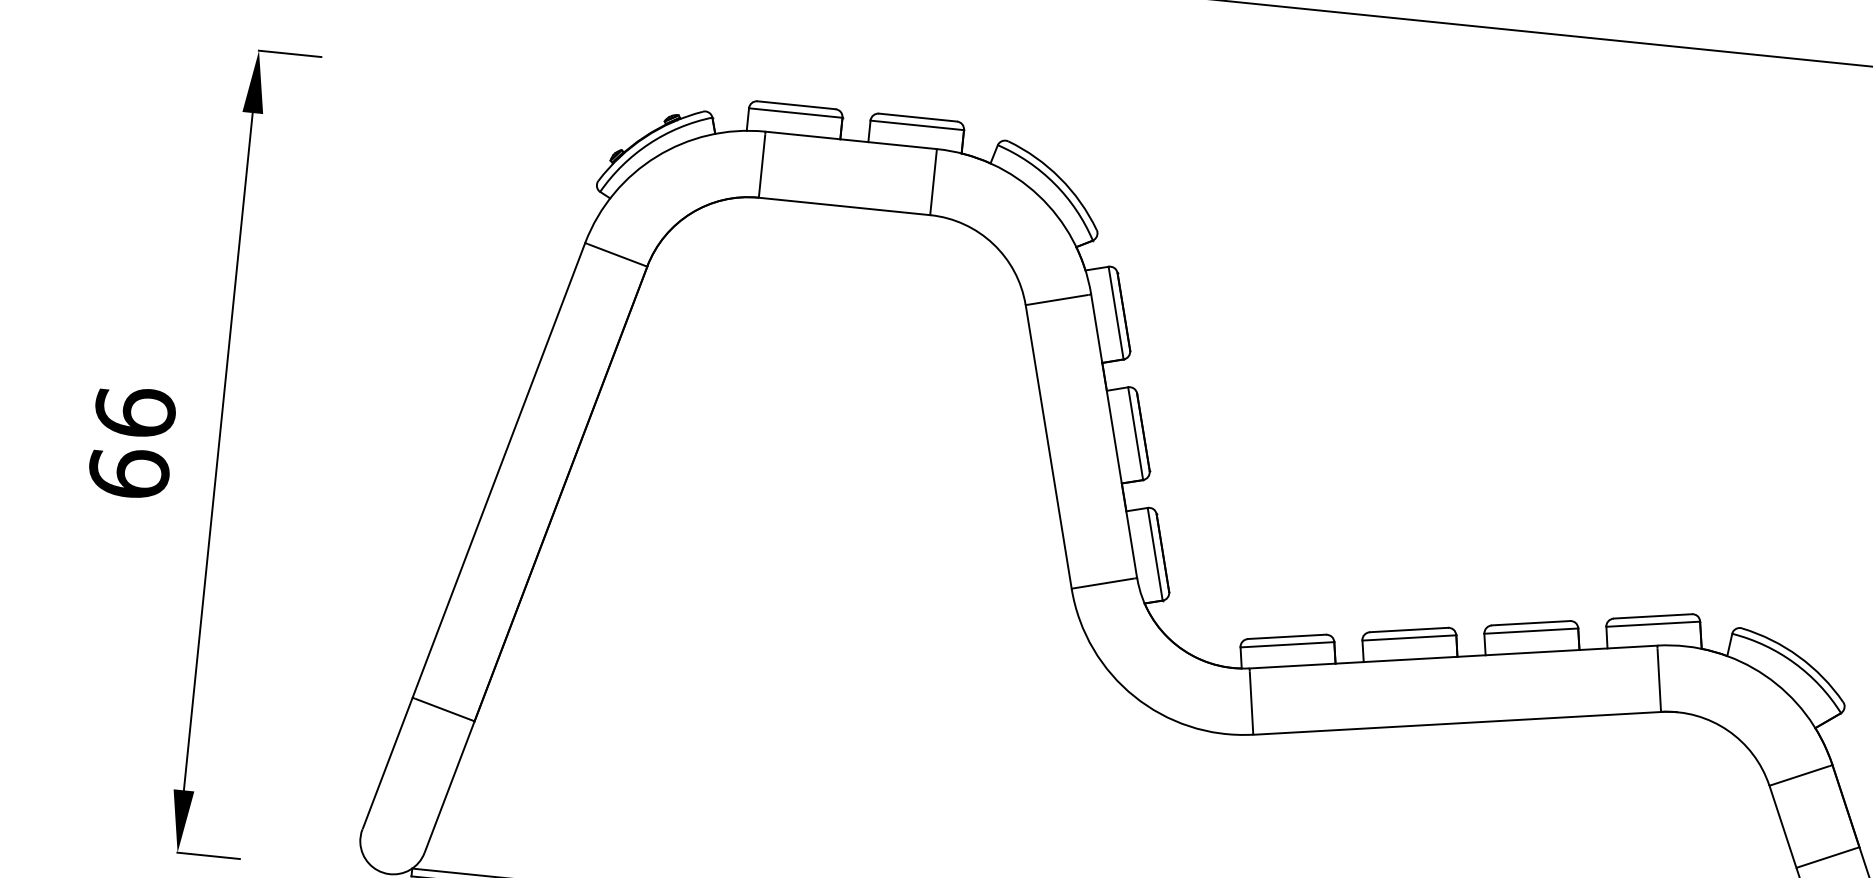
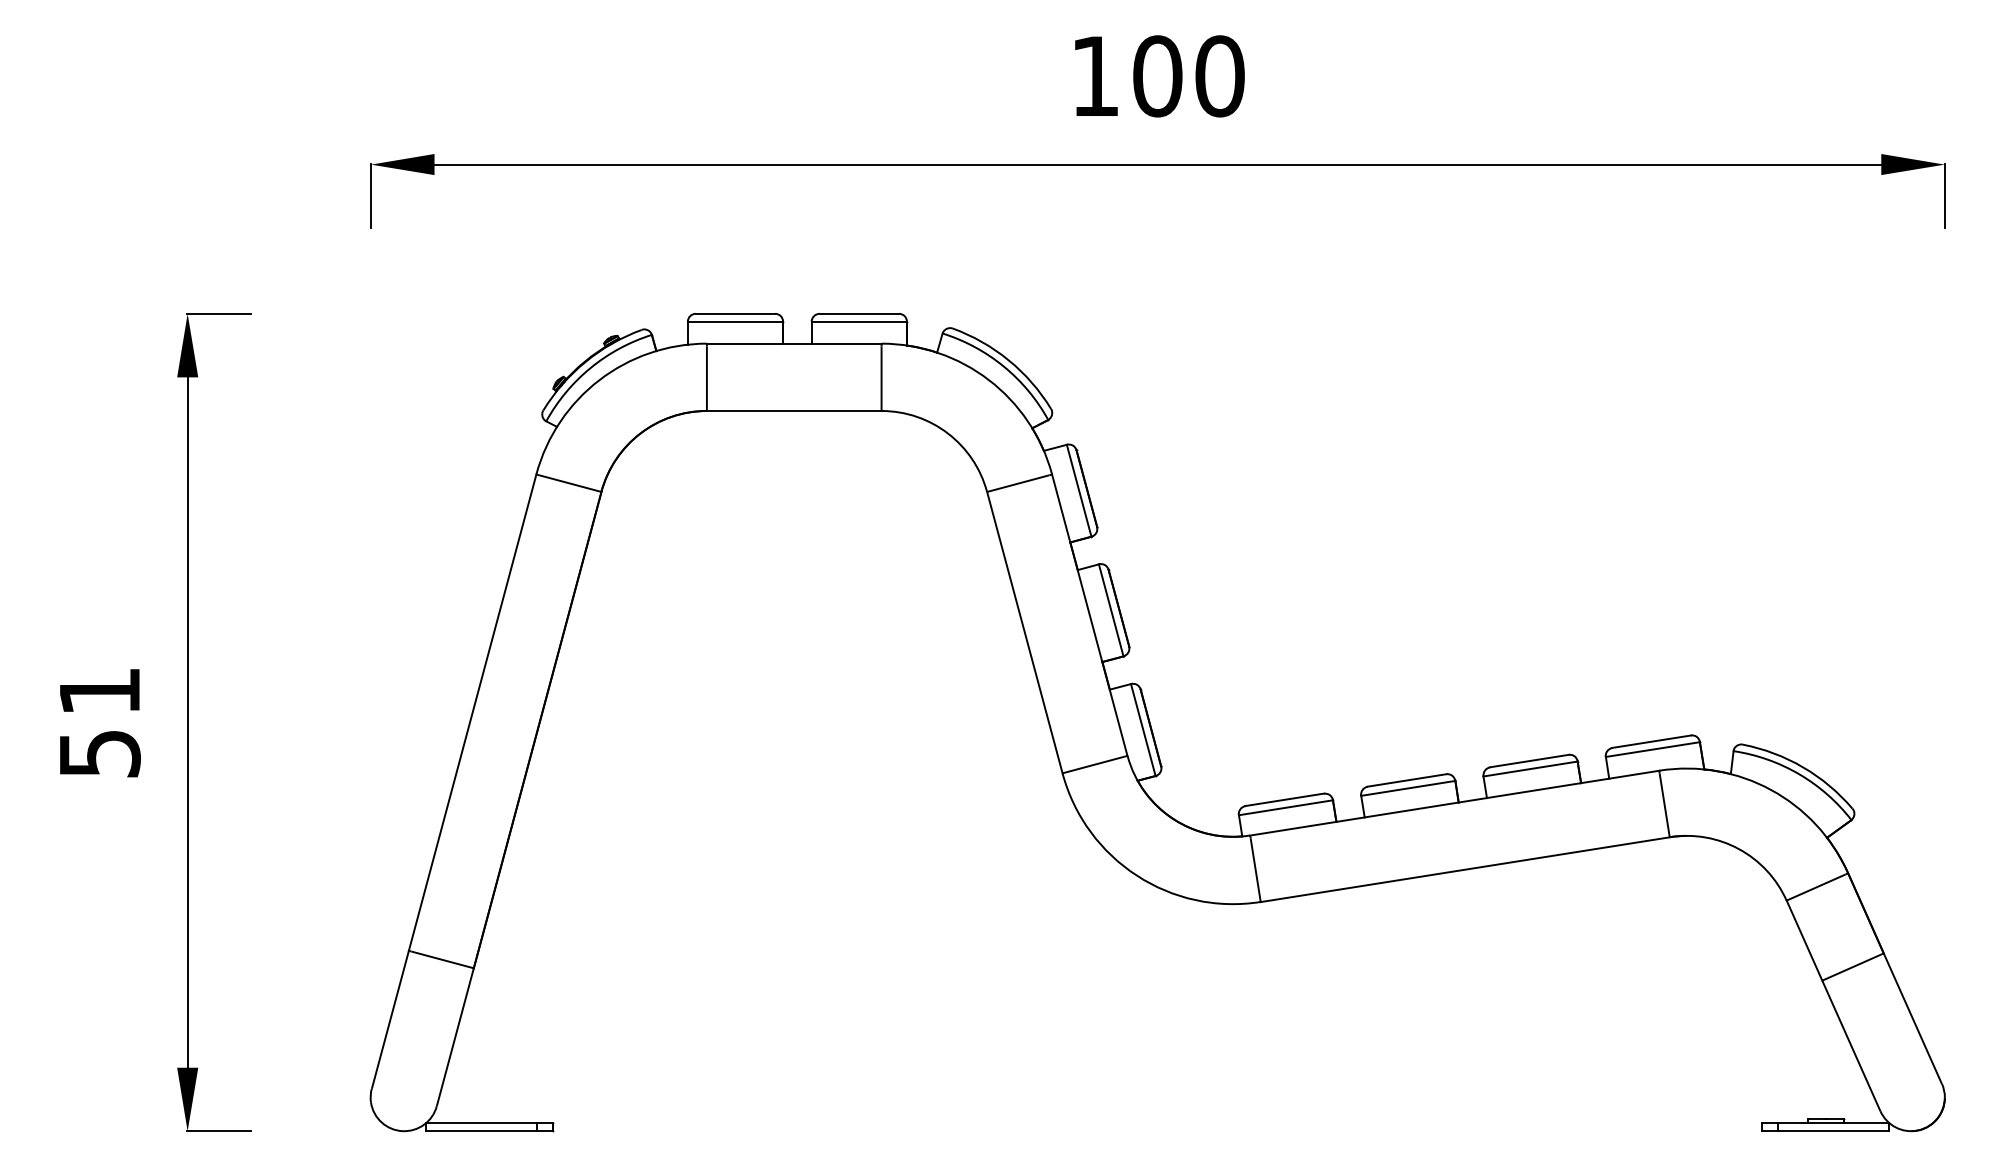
text: (131, 441) -> (99, 721), 66 -> 51

